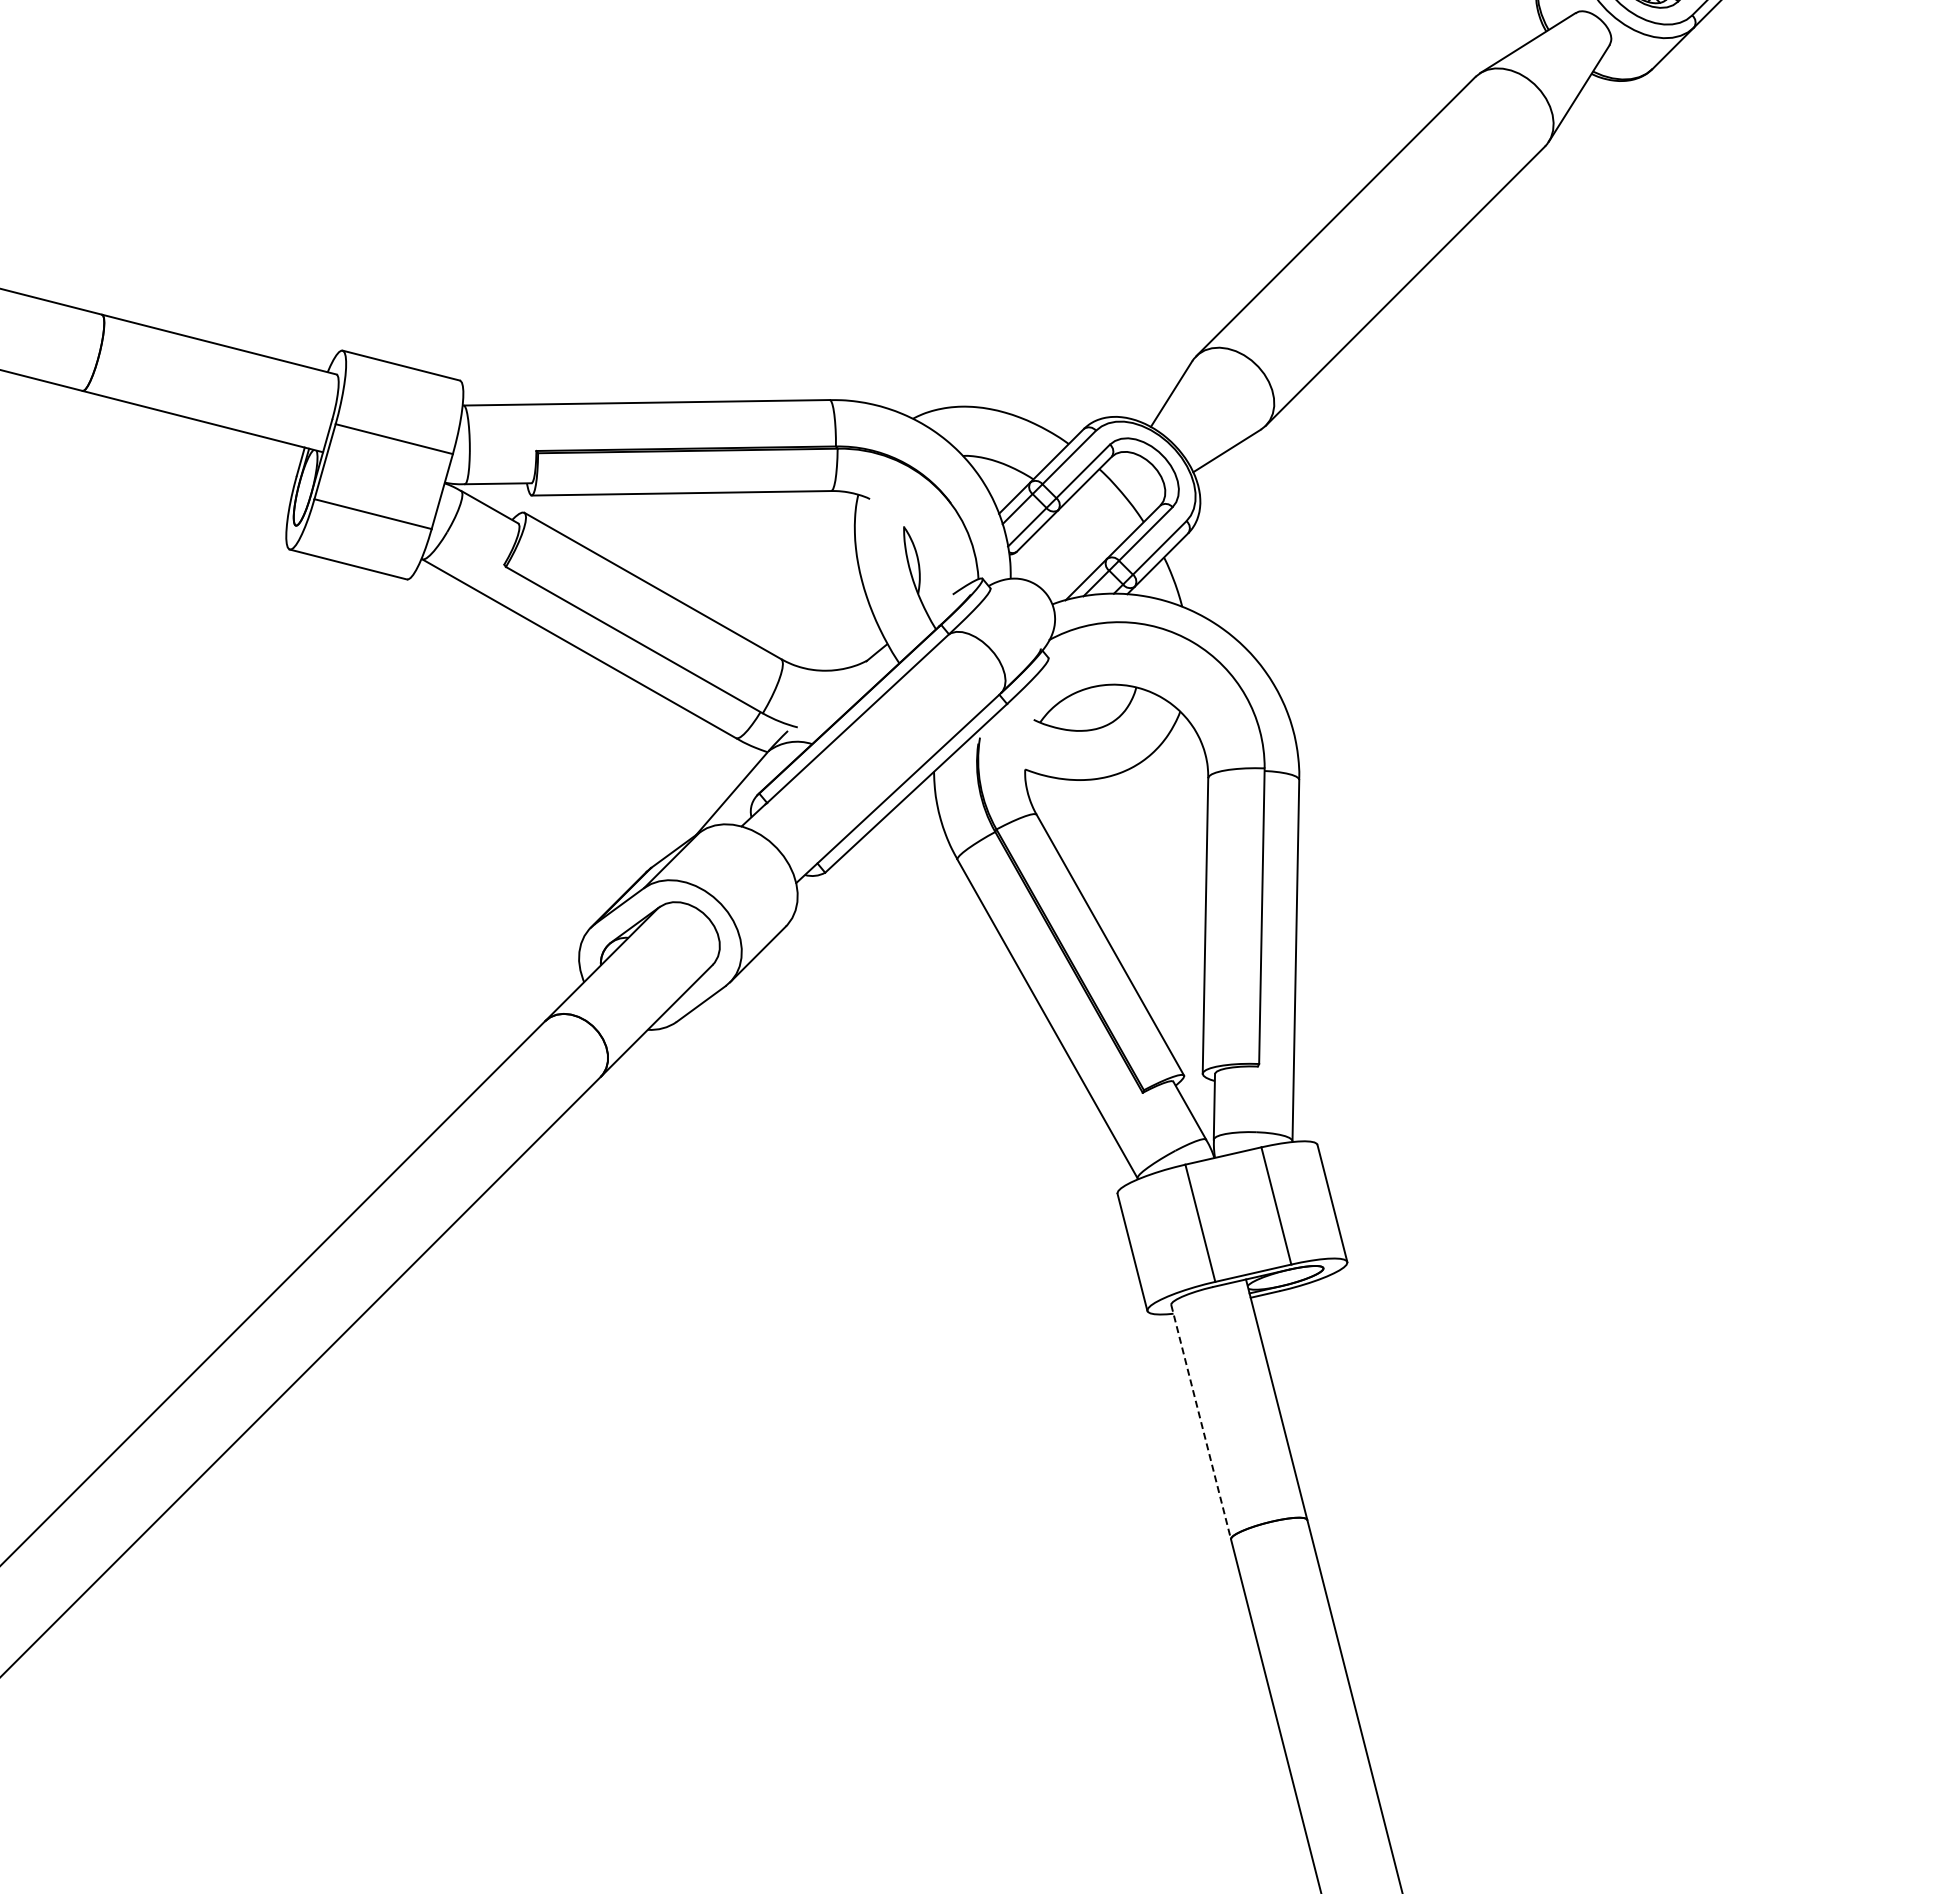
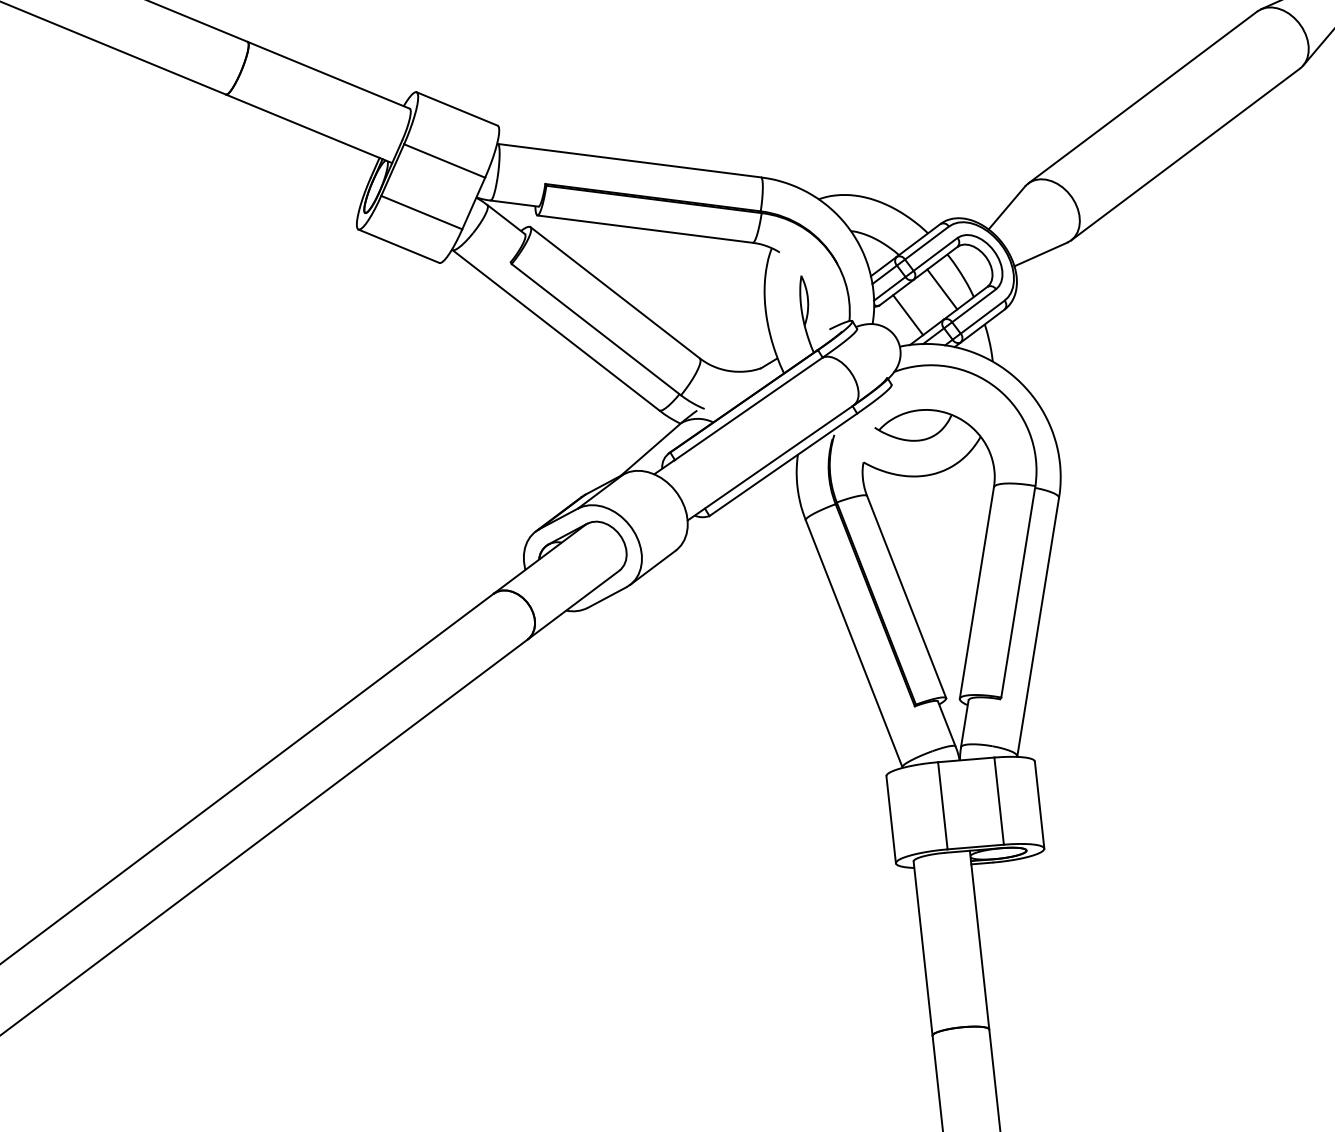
line: (1098, 517) -> (941, 289), added
line: (1057, 559) -> (908, 315), added
line: (1201, 1422) -> (923, 948), dashed -> solid

